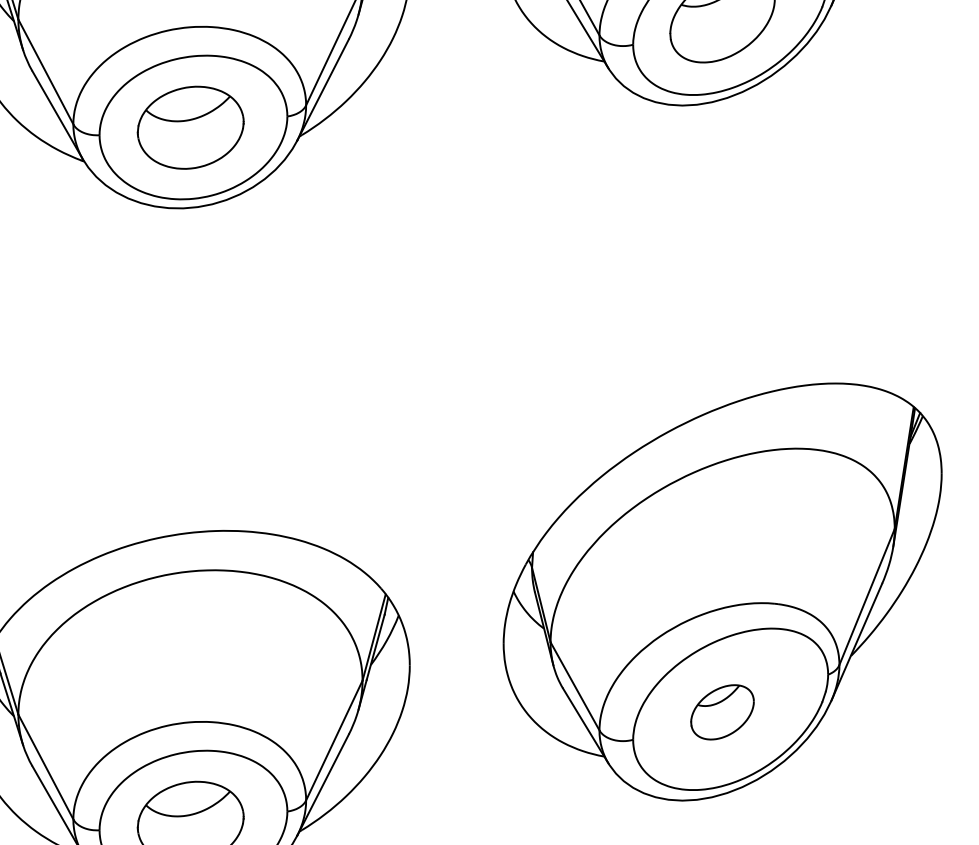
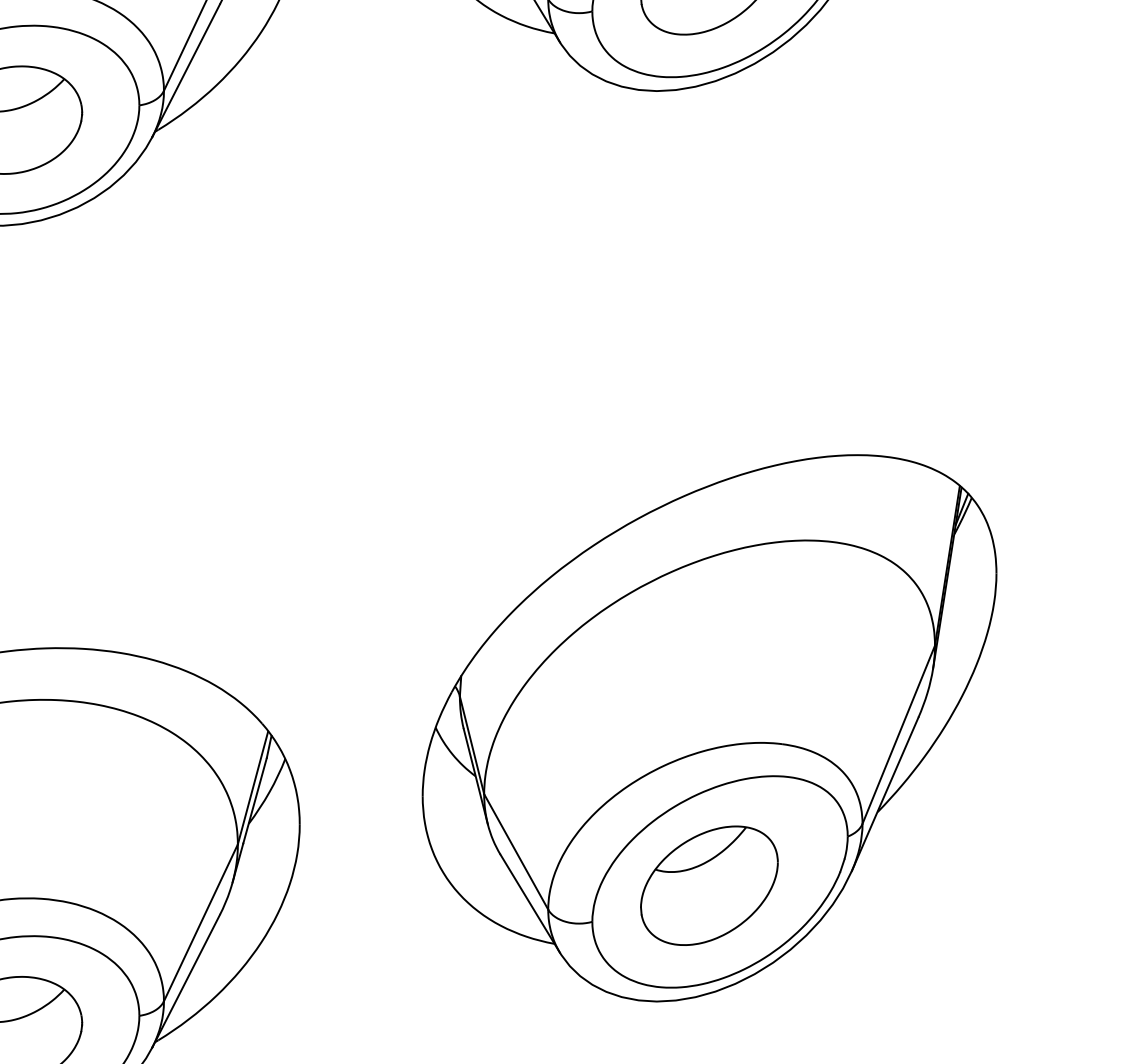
part: (722, 712) -> (709, 886), size x1.67

